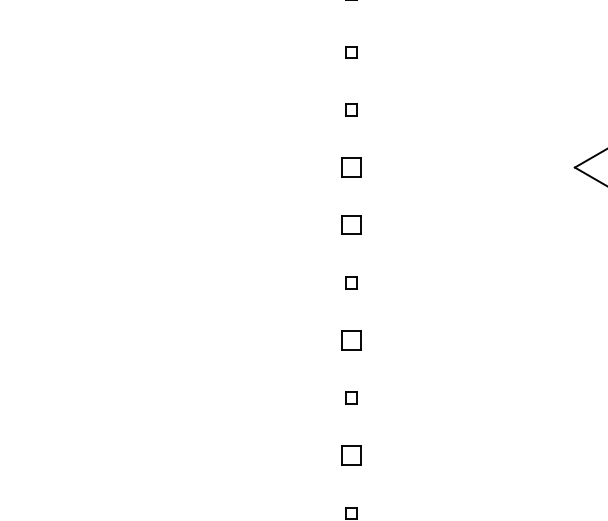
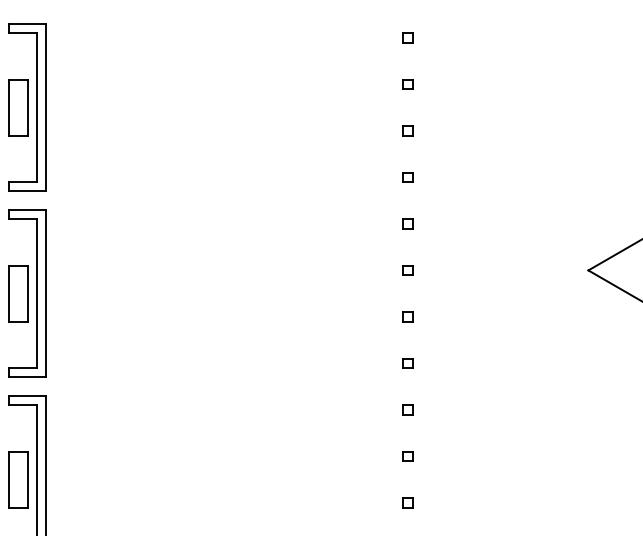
part: (350, 167) -> (407, 270), size x0.62
part: (350, 224) -> (407, 316), size x0.62
part: (350, 339) -> (407, 409), size x0.62
part: (350, 455) -> (407, 502), size x0.62

